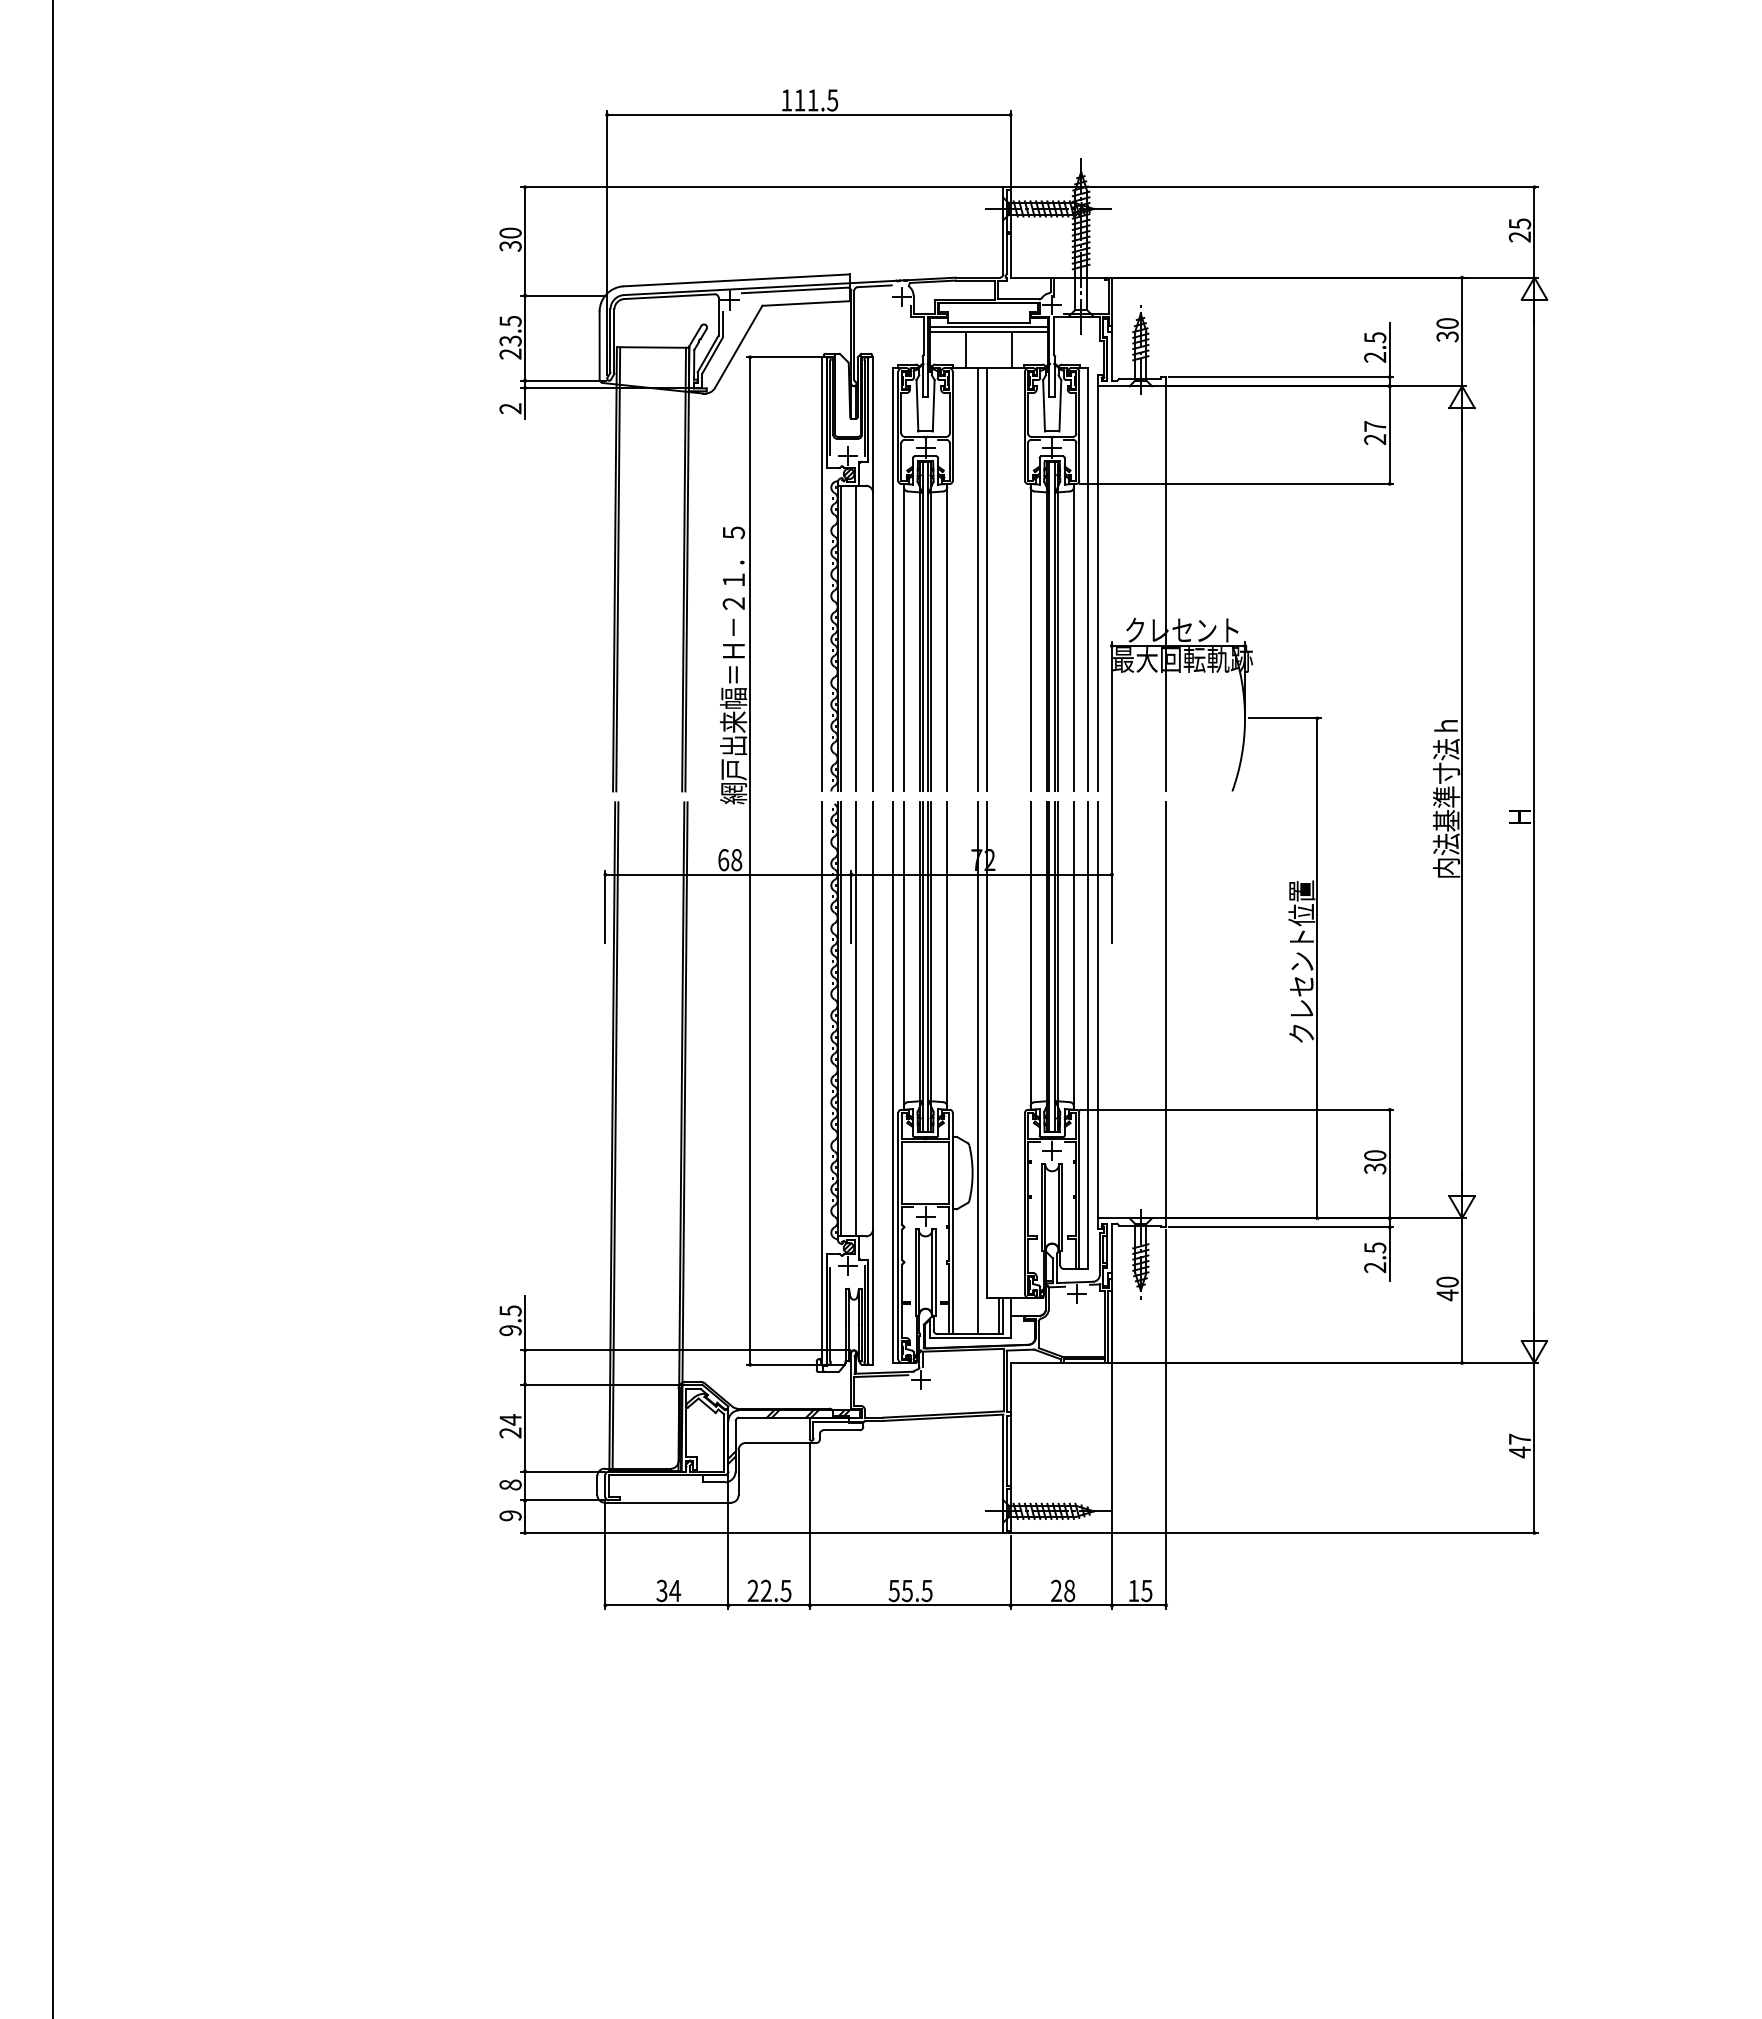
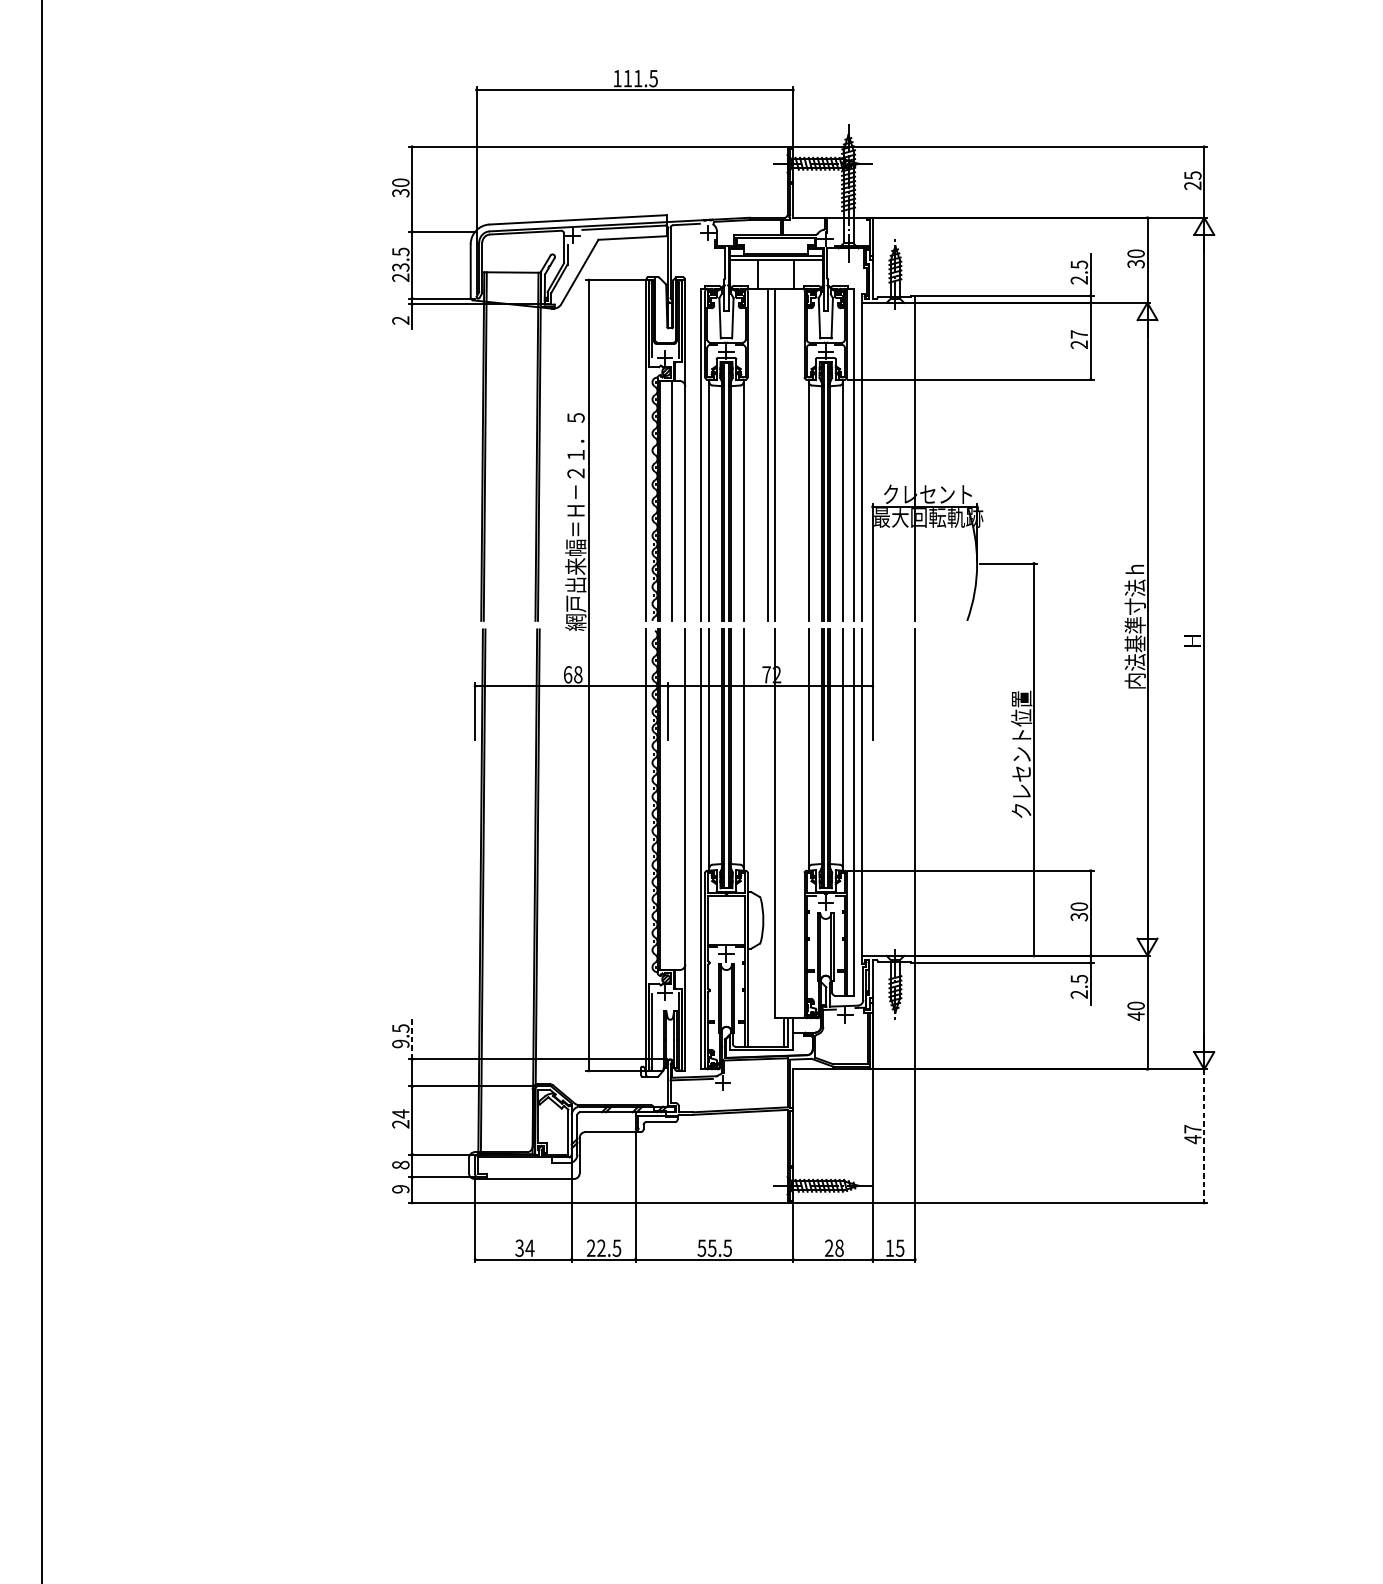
line: (855, 1019) -> (671, 799), removed
line: (978, 1068) -> (768, 838), removed
line: (525, 1323) -> (412, 1038), solid -> dashed
line: (1534, 1448) -> (1204, 1136), solid -> dashed

